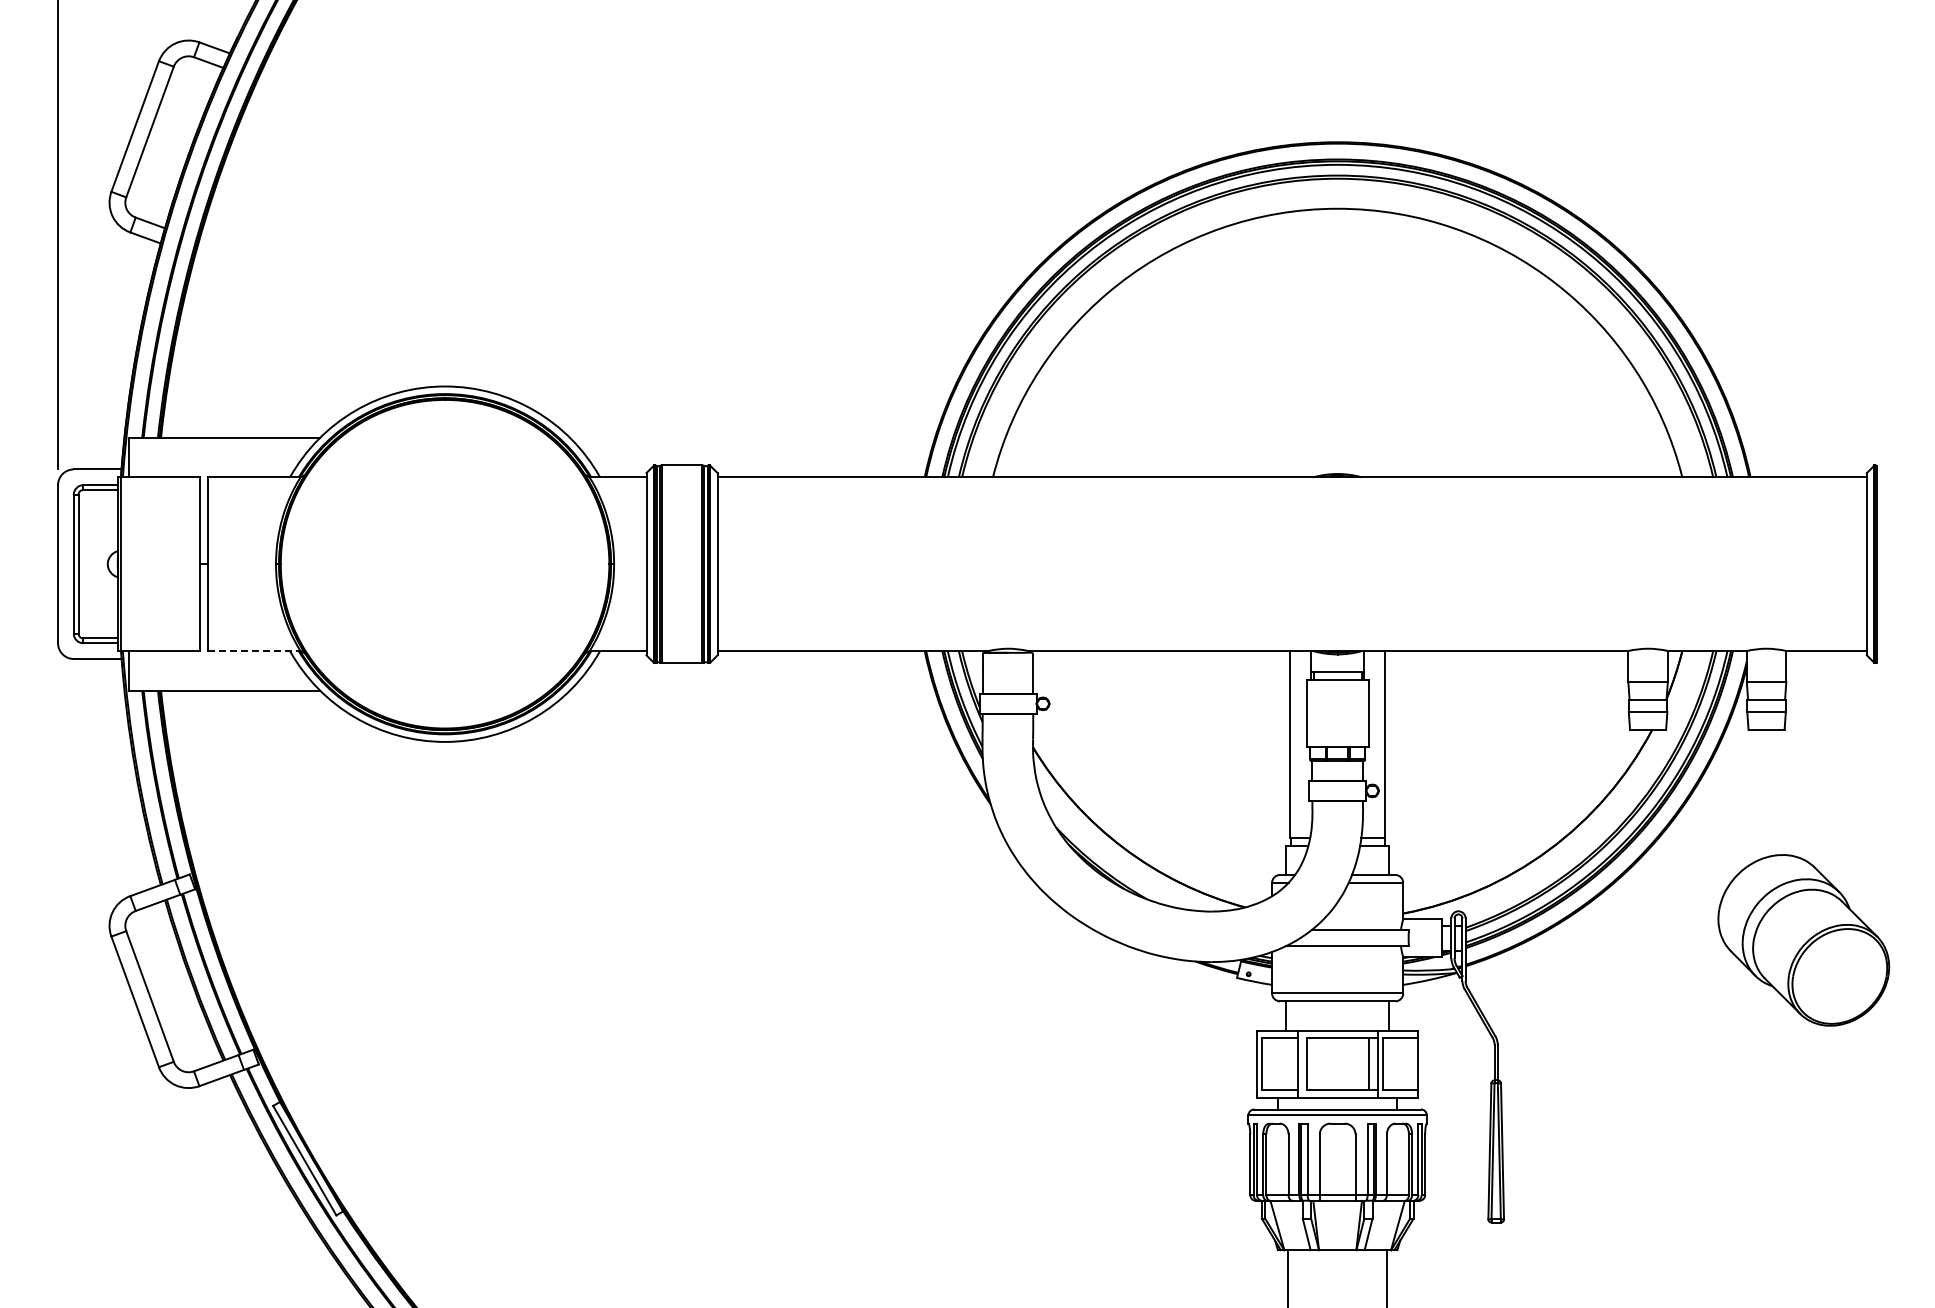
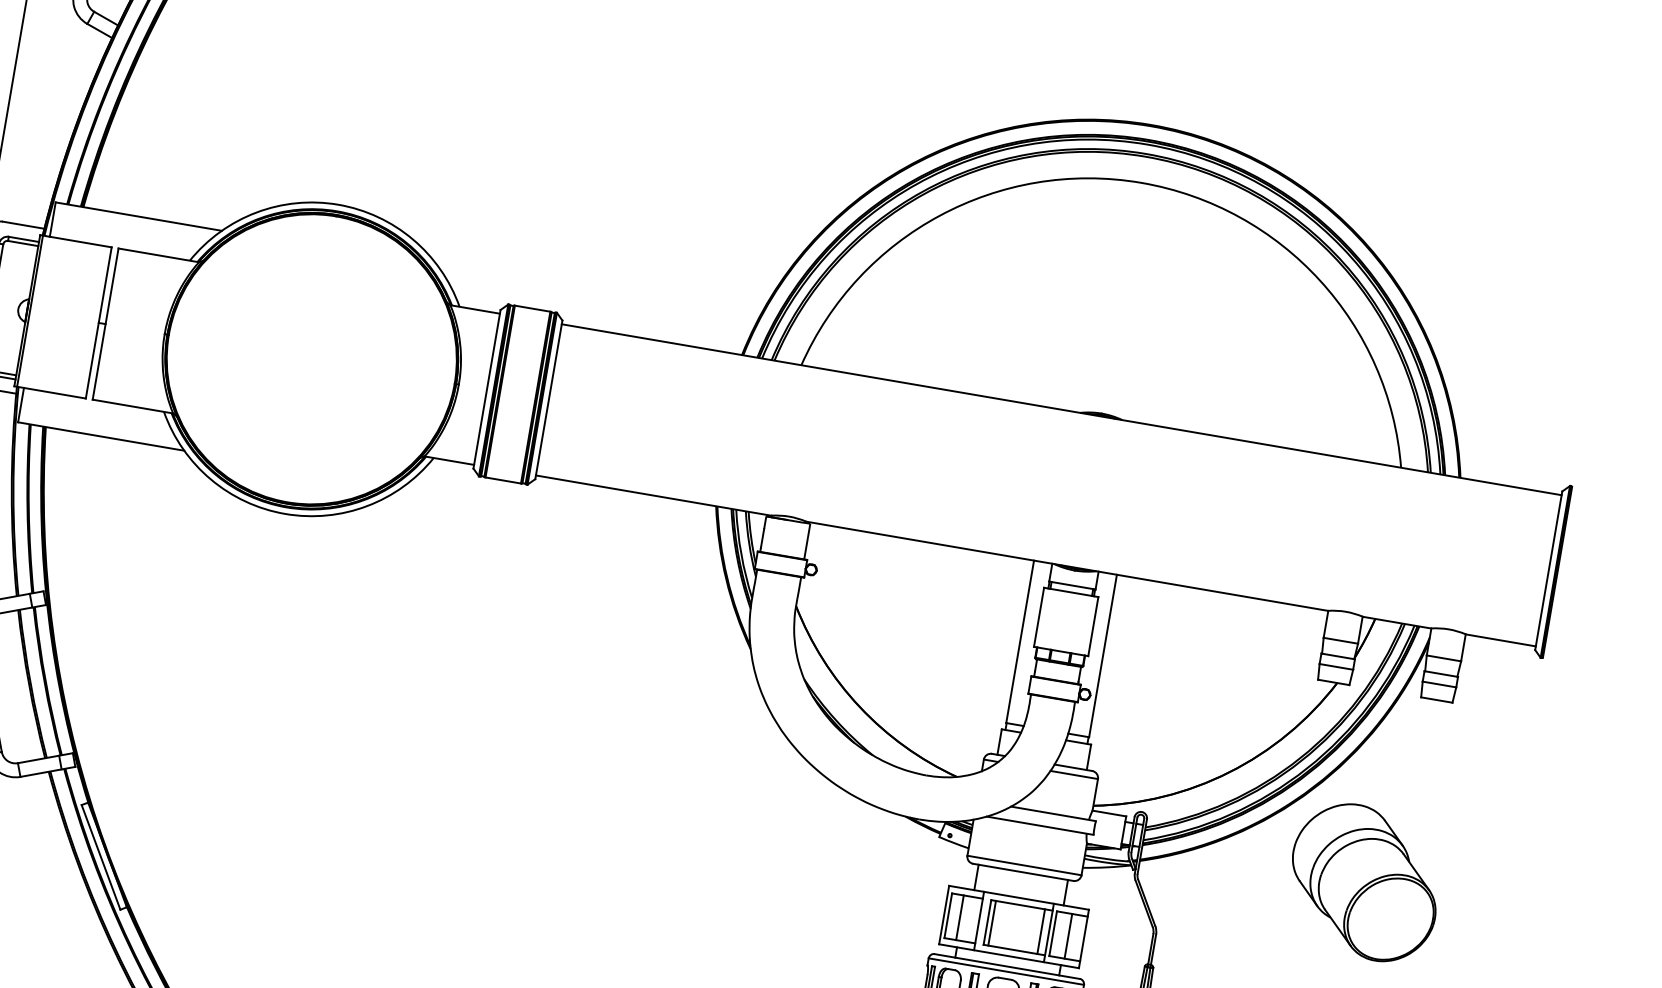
line: (254, 651) -> (133, 406), dashed -> solid
part: (1803, 940) -> (1364, 882), moved
line: (1275, 1063) -> (959, 917), added
line: (1312, 1063) -> (992, 922), added
line: (1400, 1063) -> (1068, 935), added

